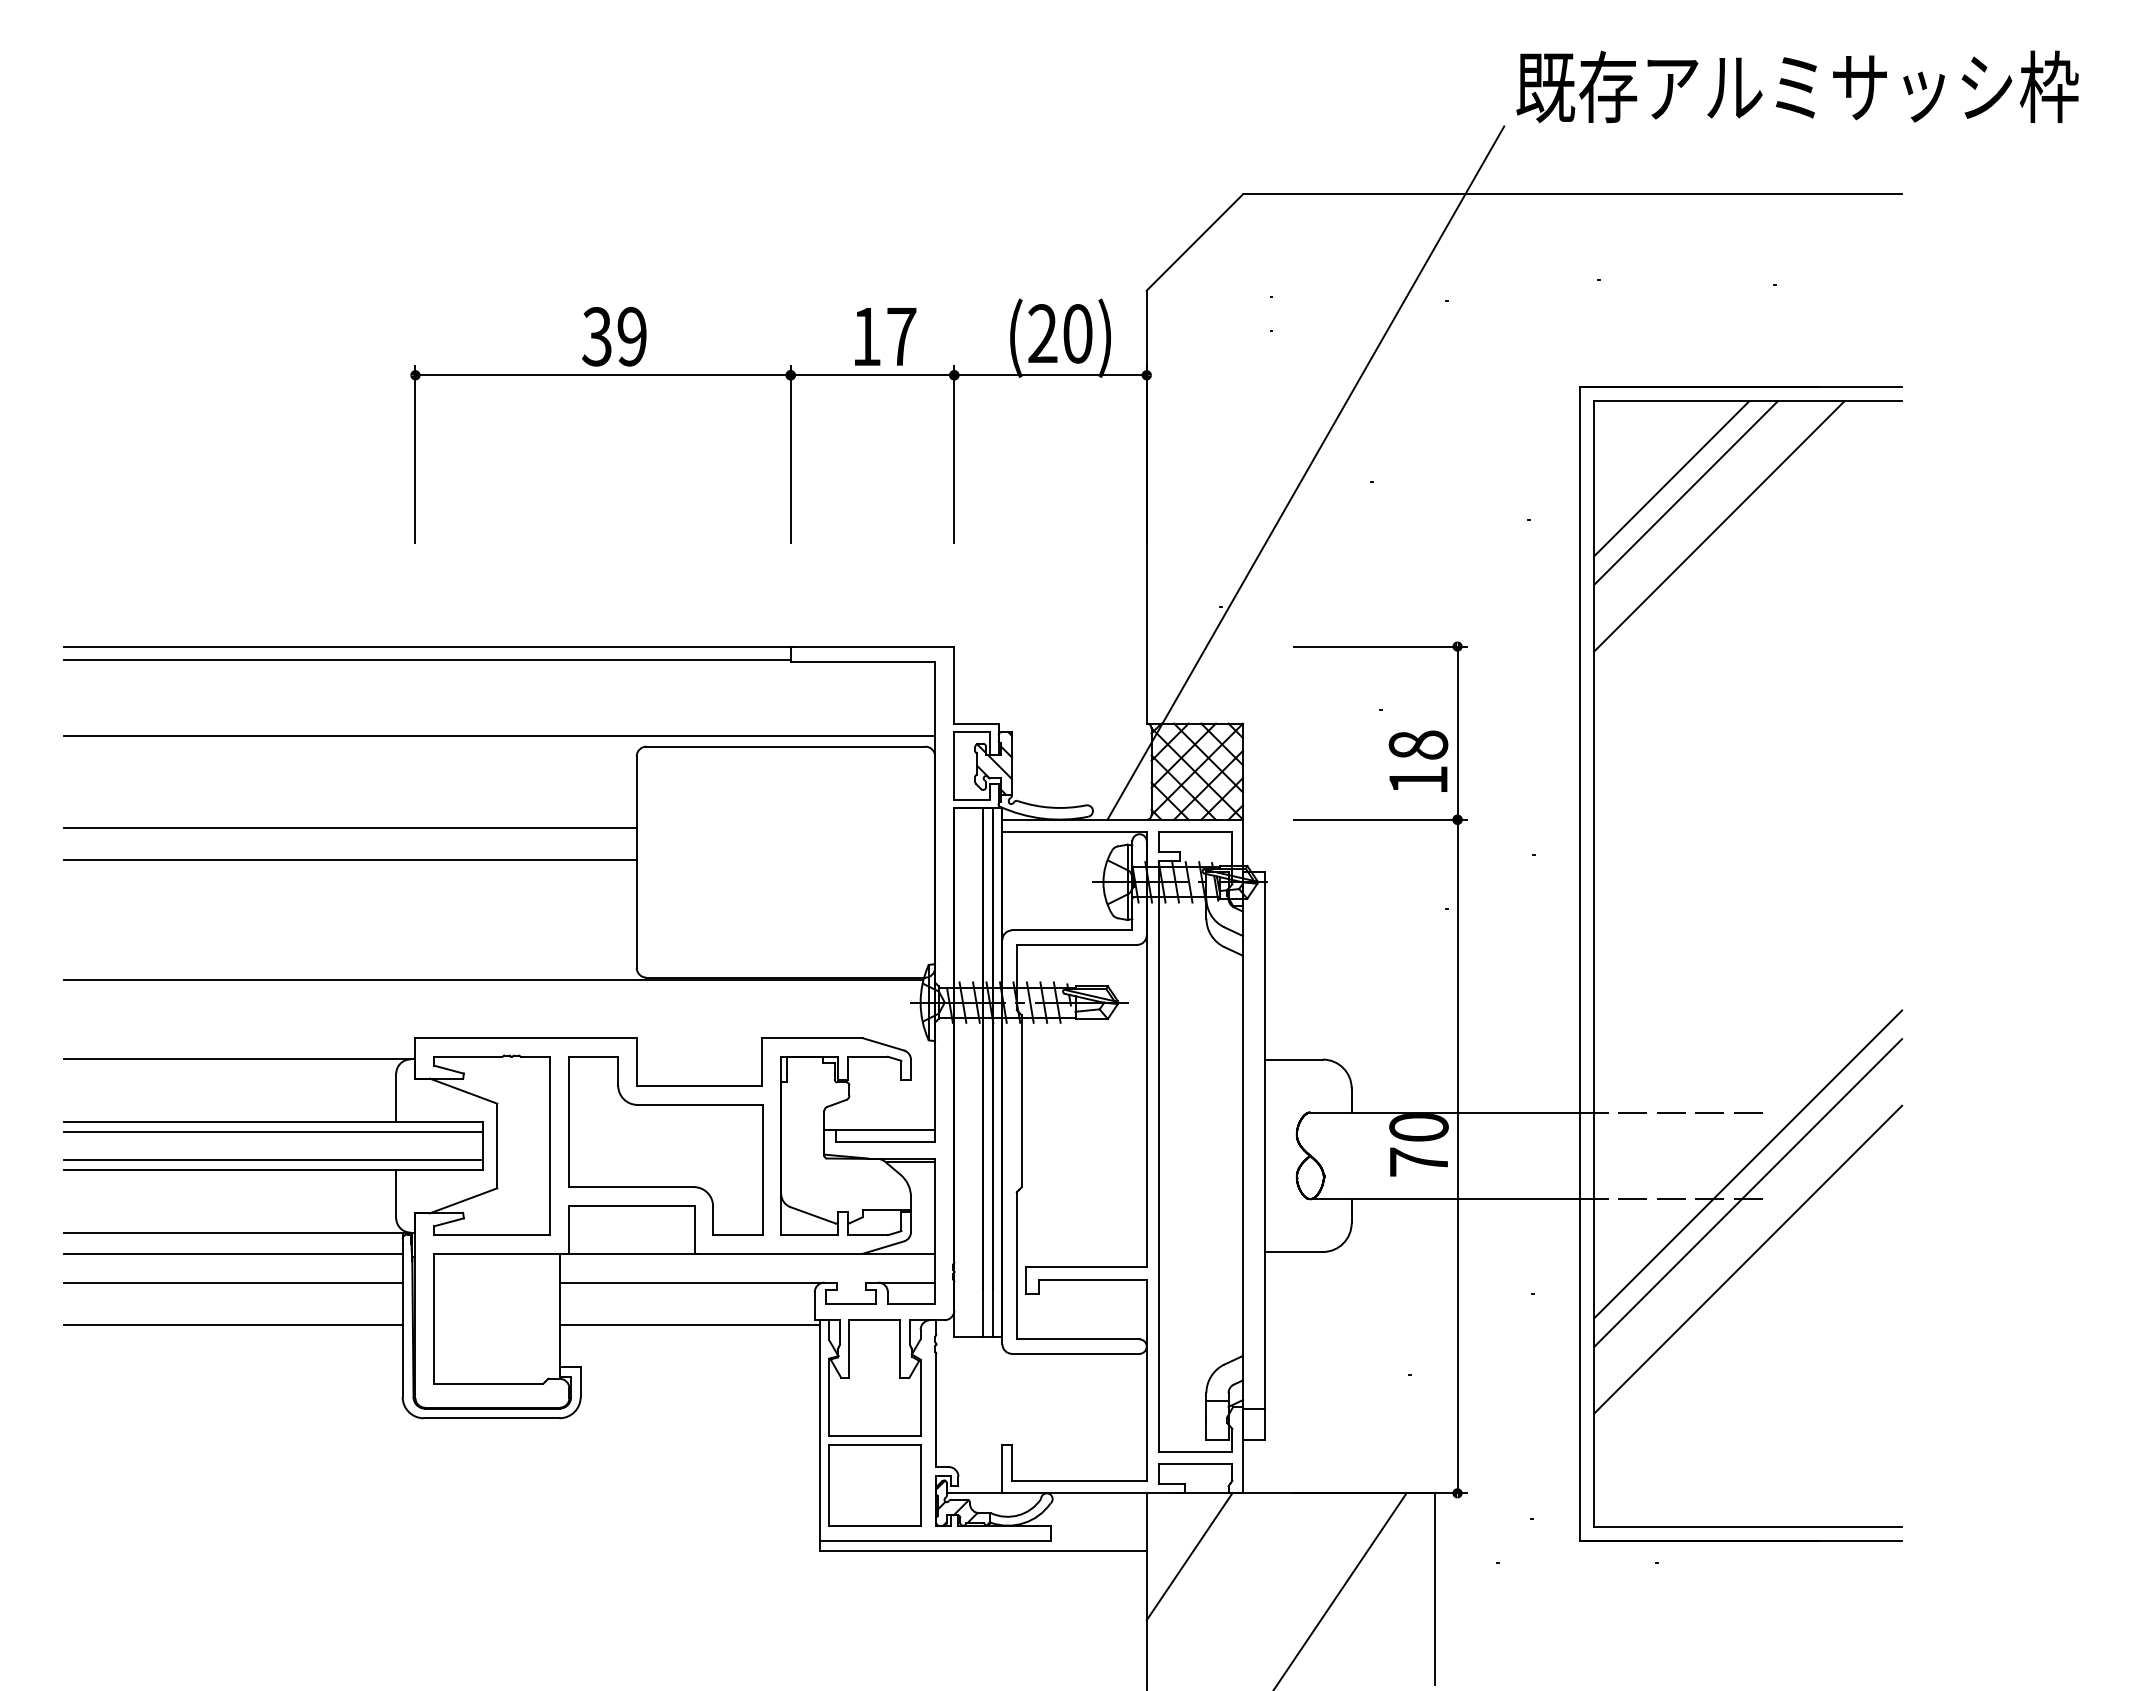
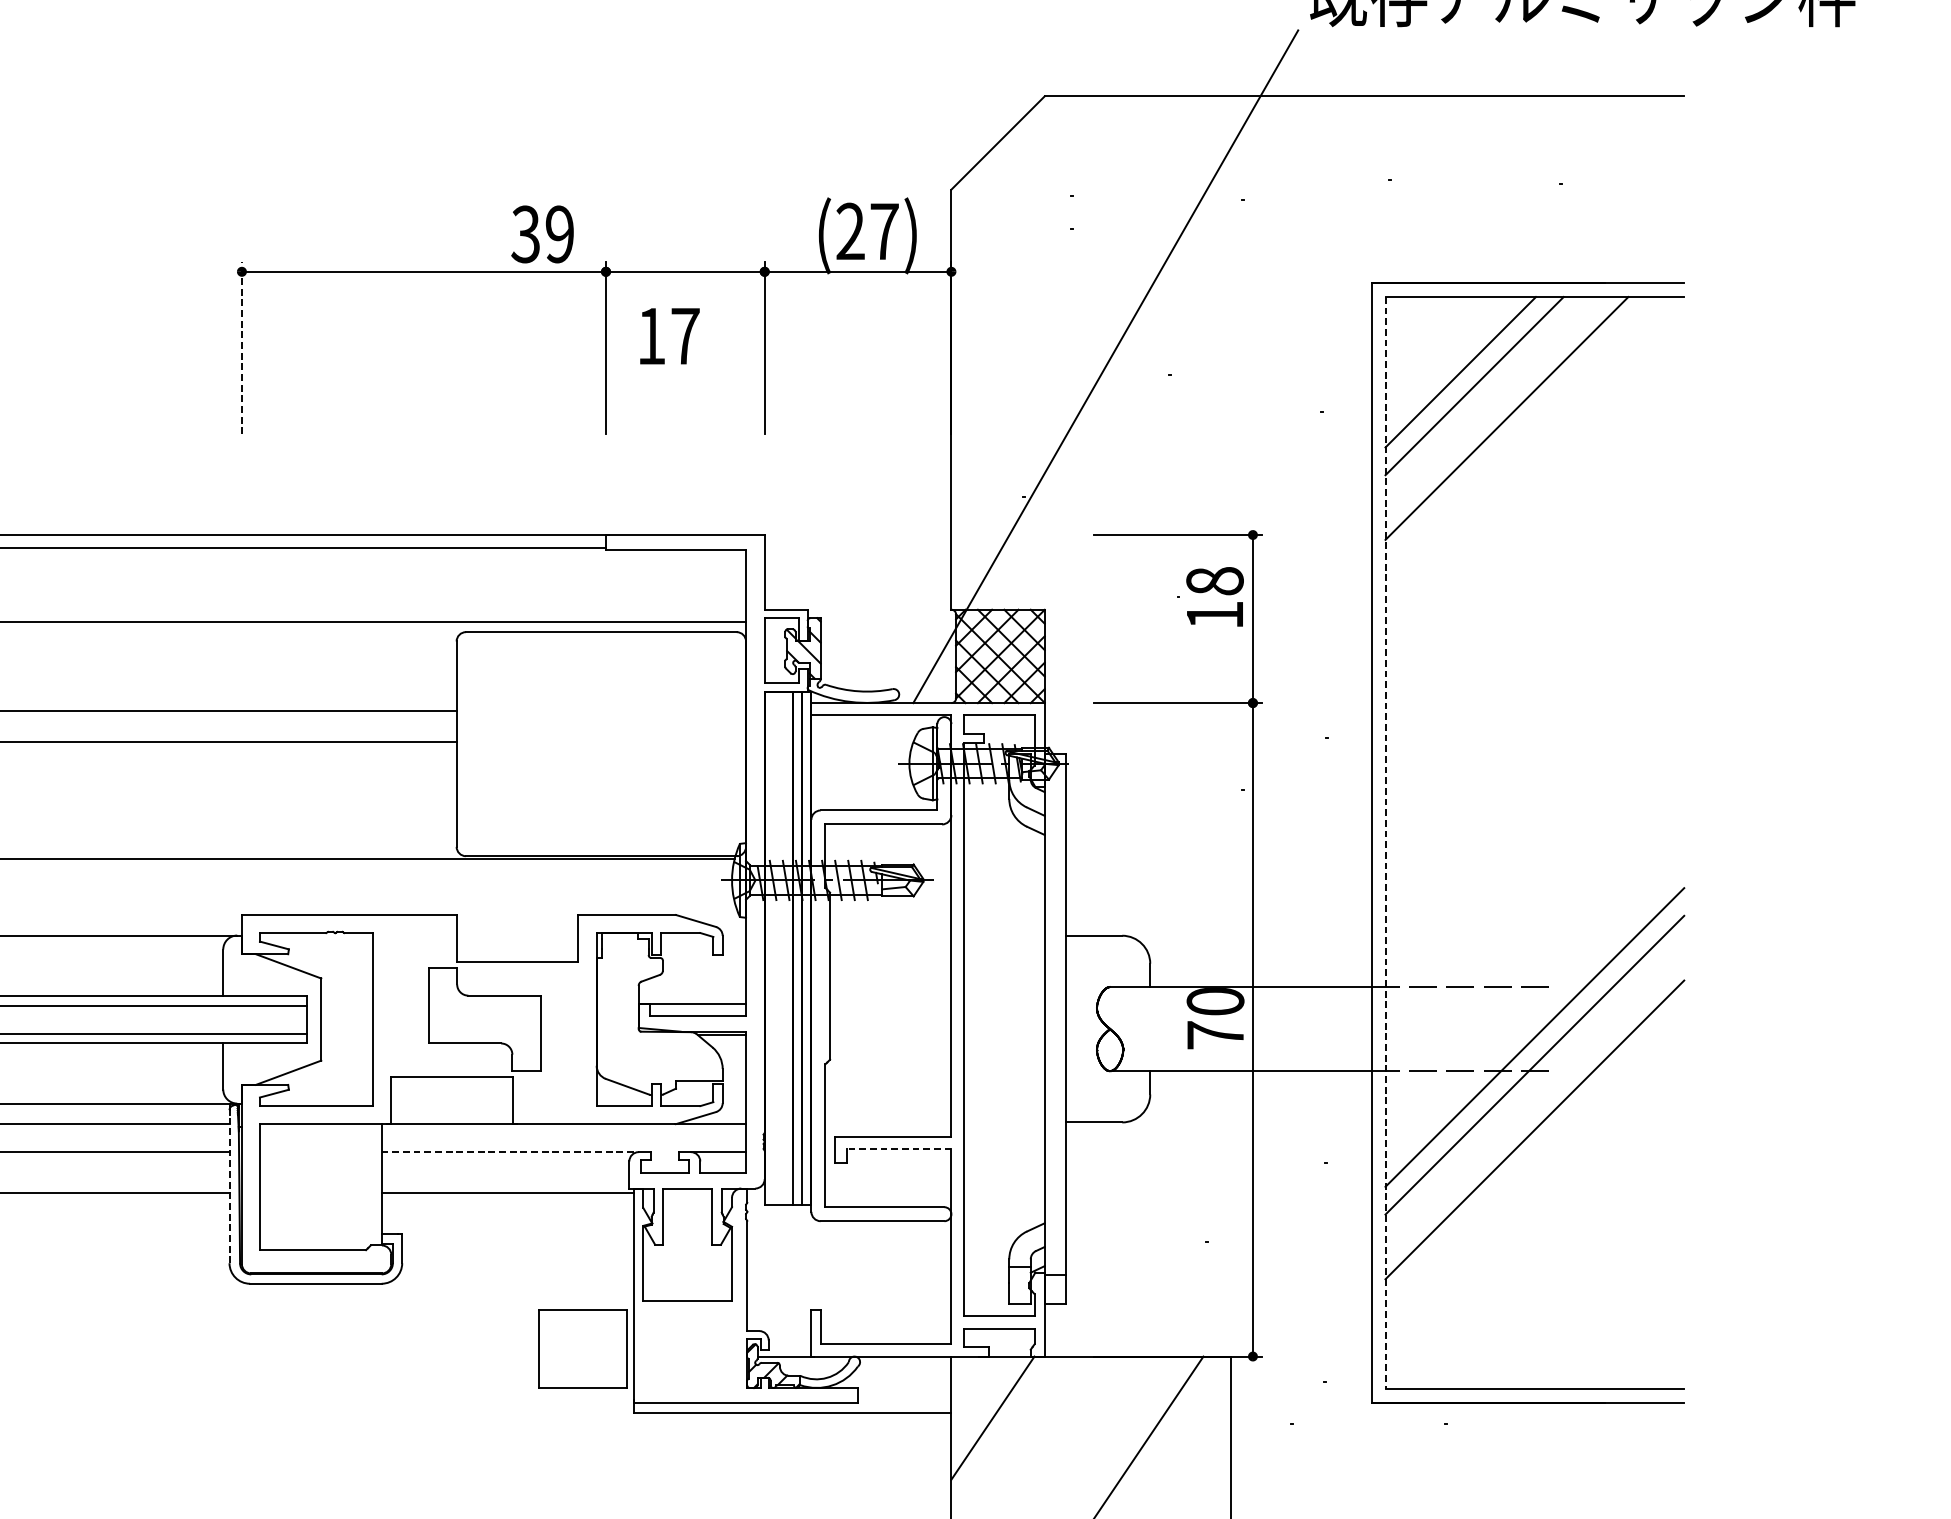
text: (1077, 333) -> (884, 231), (20) -> (27)
text: (614, 336) -> (542, 234), moved
text: (885, 336) -> (669, 336), moved
line: (415, 454) -> (241, 348), solid -> dashed
text: (1418, 760) -> (1215, 596), moved
line: (1594, 964) -> (1385, 843), solid -> dashed
part: (665, 1145) -> (484, 1019), size x0.6
line: (1092, 1279) -> (898, 1149), solid -> dashed
line: (692, 1282) -> (510, 1152), solid -> dashed
line: (402, 1320) -> (229, 1188), solid -> dashed
part: (874, 1485) -> (582, 1348), moved

